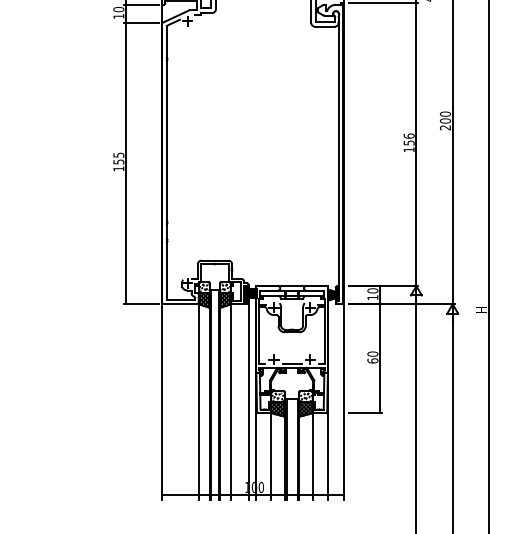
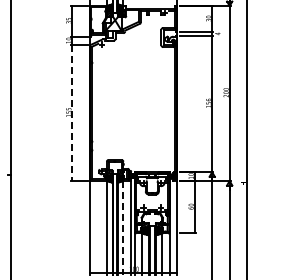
line: (126, 164) -> (72, 113), solid -> dashed
line: (232, 402) -> (123, 228), solid -> dashed

